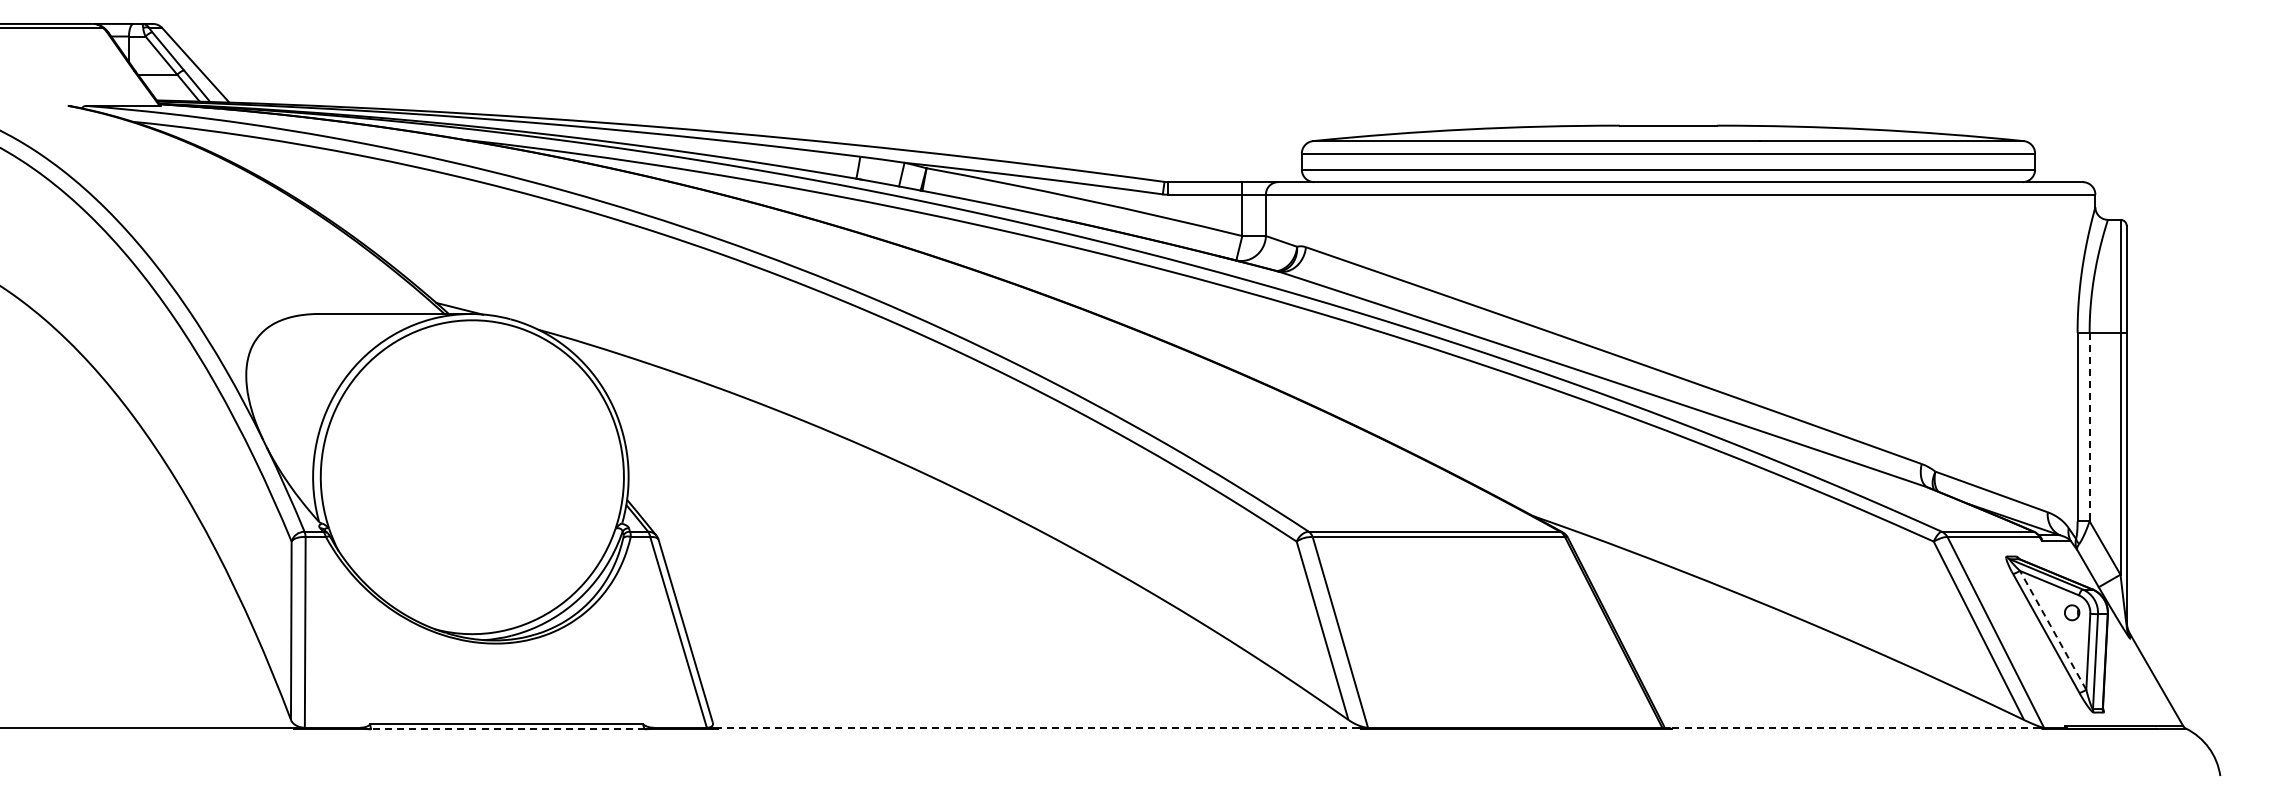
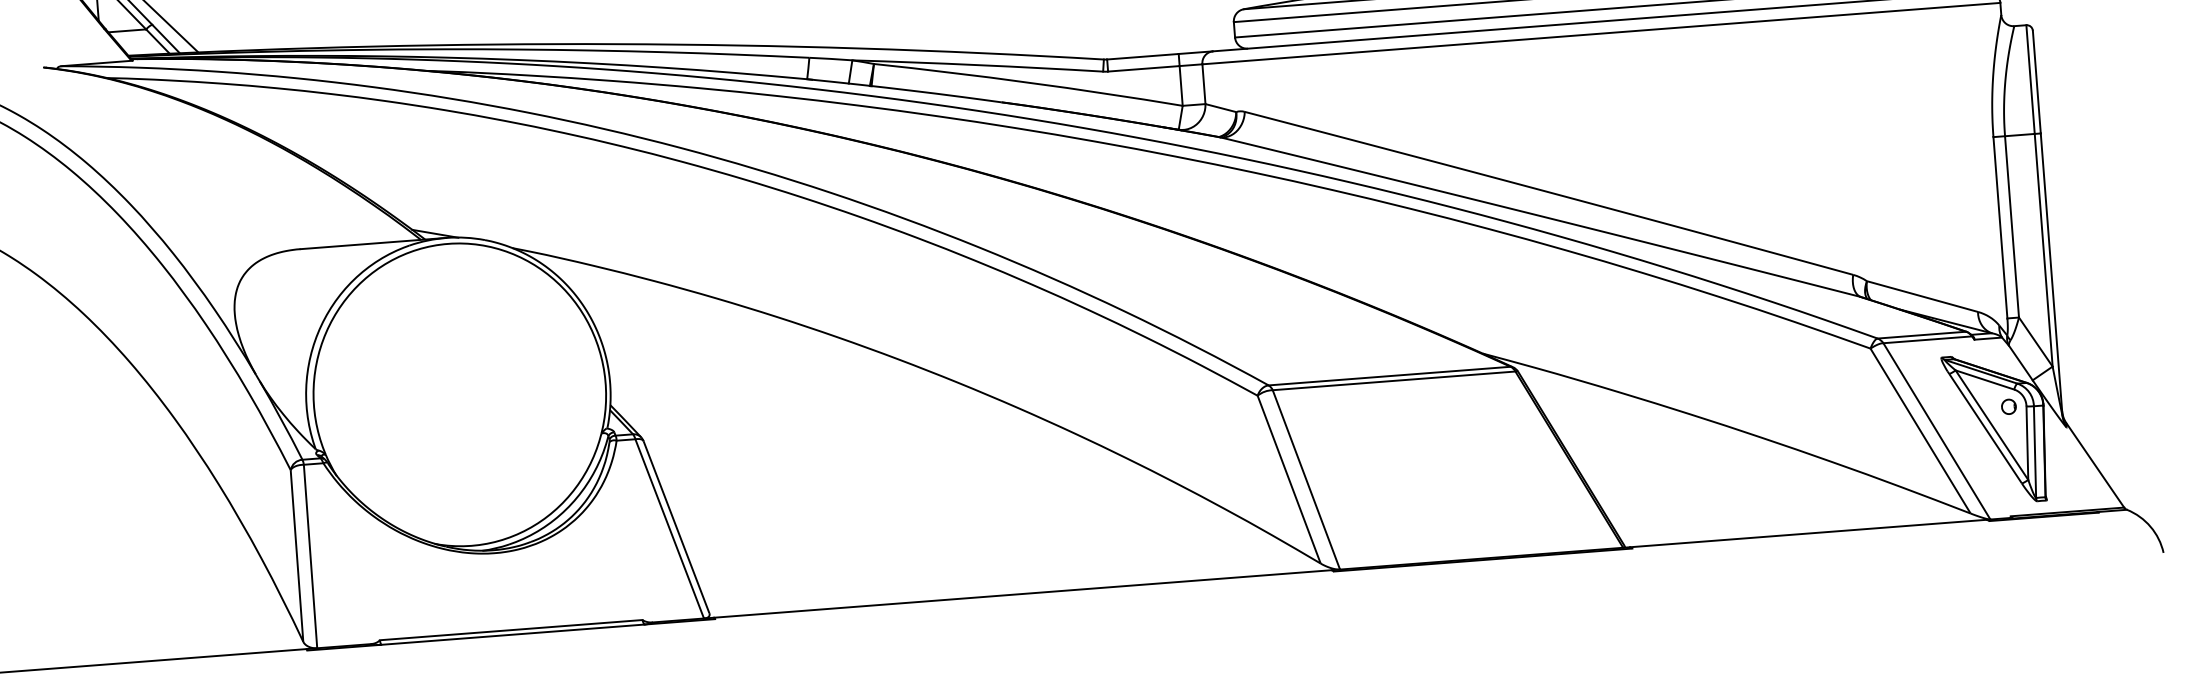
line: (2089, 427) -> (2011, 227), dashed -> solid
line: (2052, 629) -> (1991, 424), dashed -> solid
line: (1037, 727) -> (1022, 593), dashed -> solid
line: (1854, 727) -> (1808, 533), dashed -> solid
line: (508, 729) -> (513, 634), dashed -> solid

